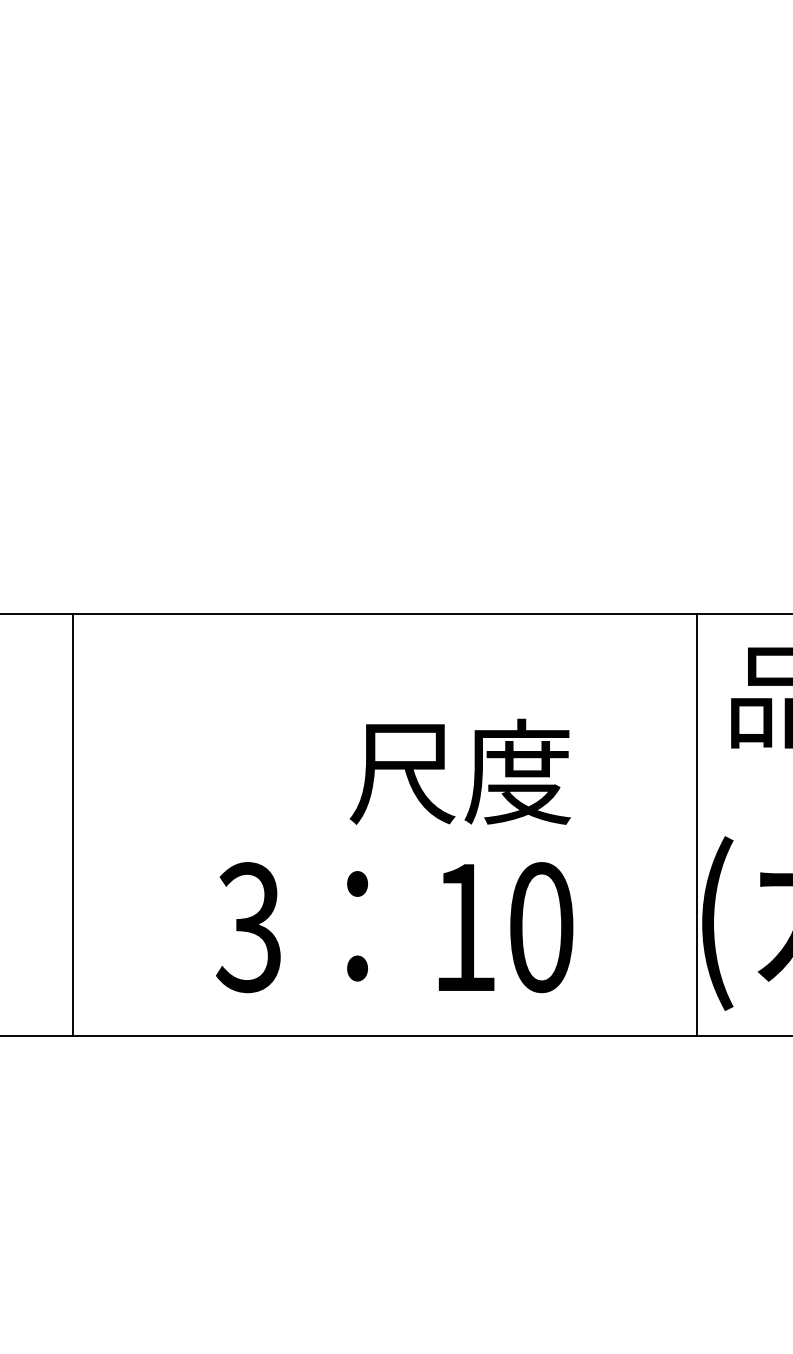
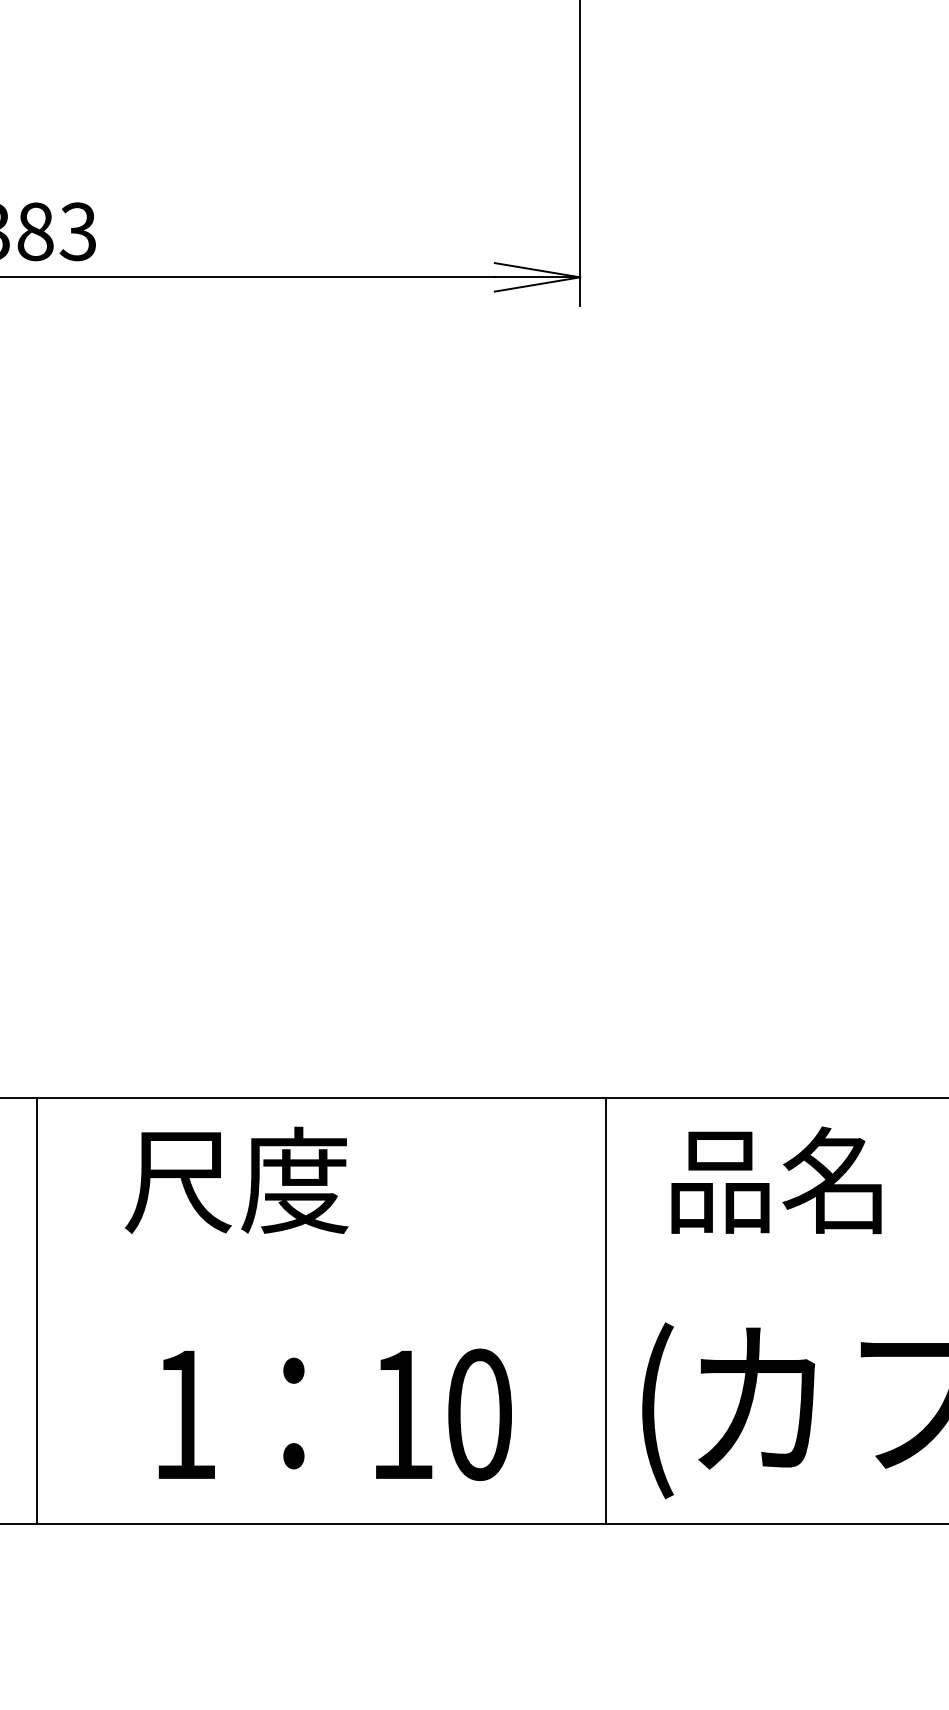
text: (460, 770) -> (236, 1179), moved
line: (72, 824) -> (36, 1310), moved
line: (696, 824) -> (605, 1310), moved
text: (248, 927) -> (183, 1414), 3 -> 1

